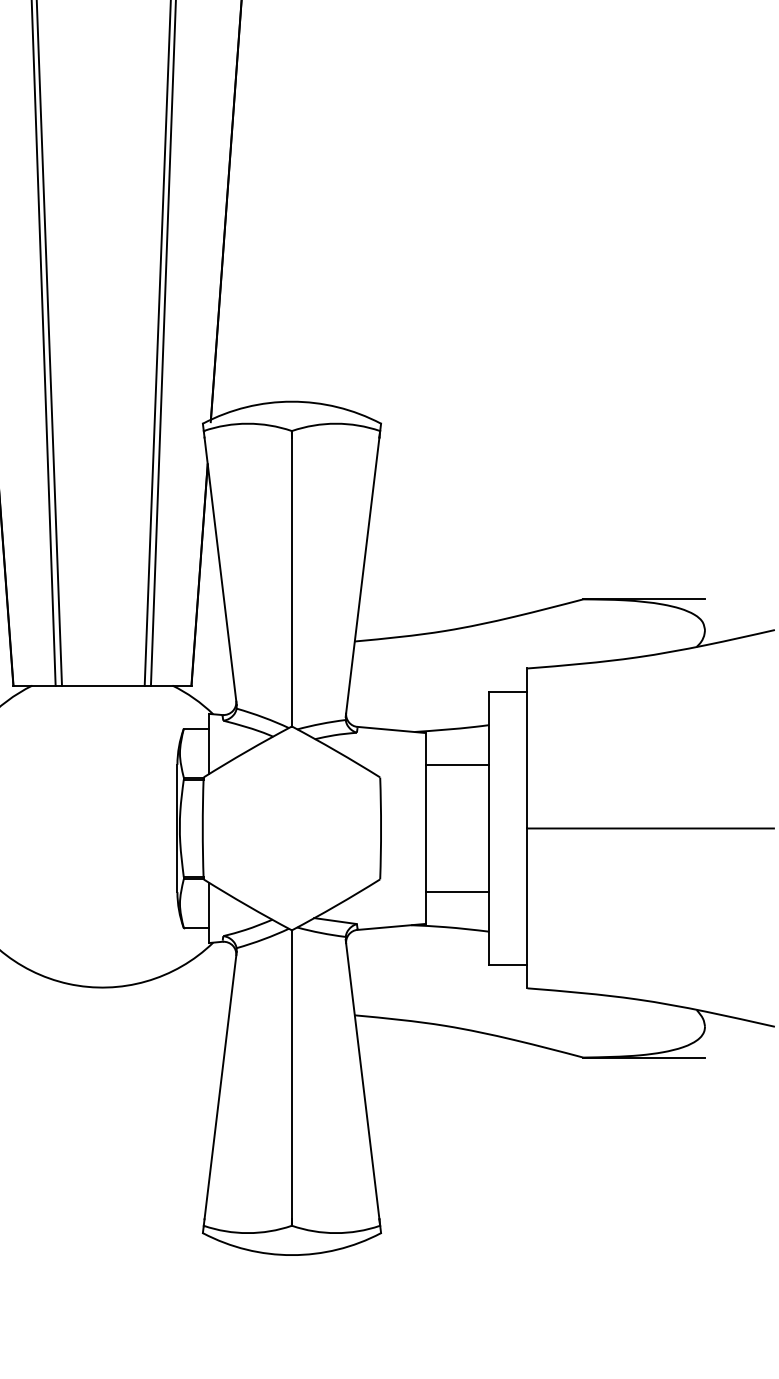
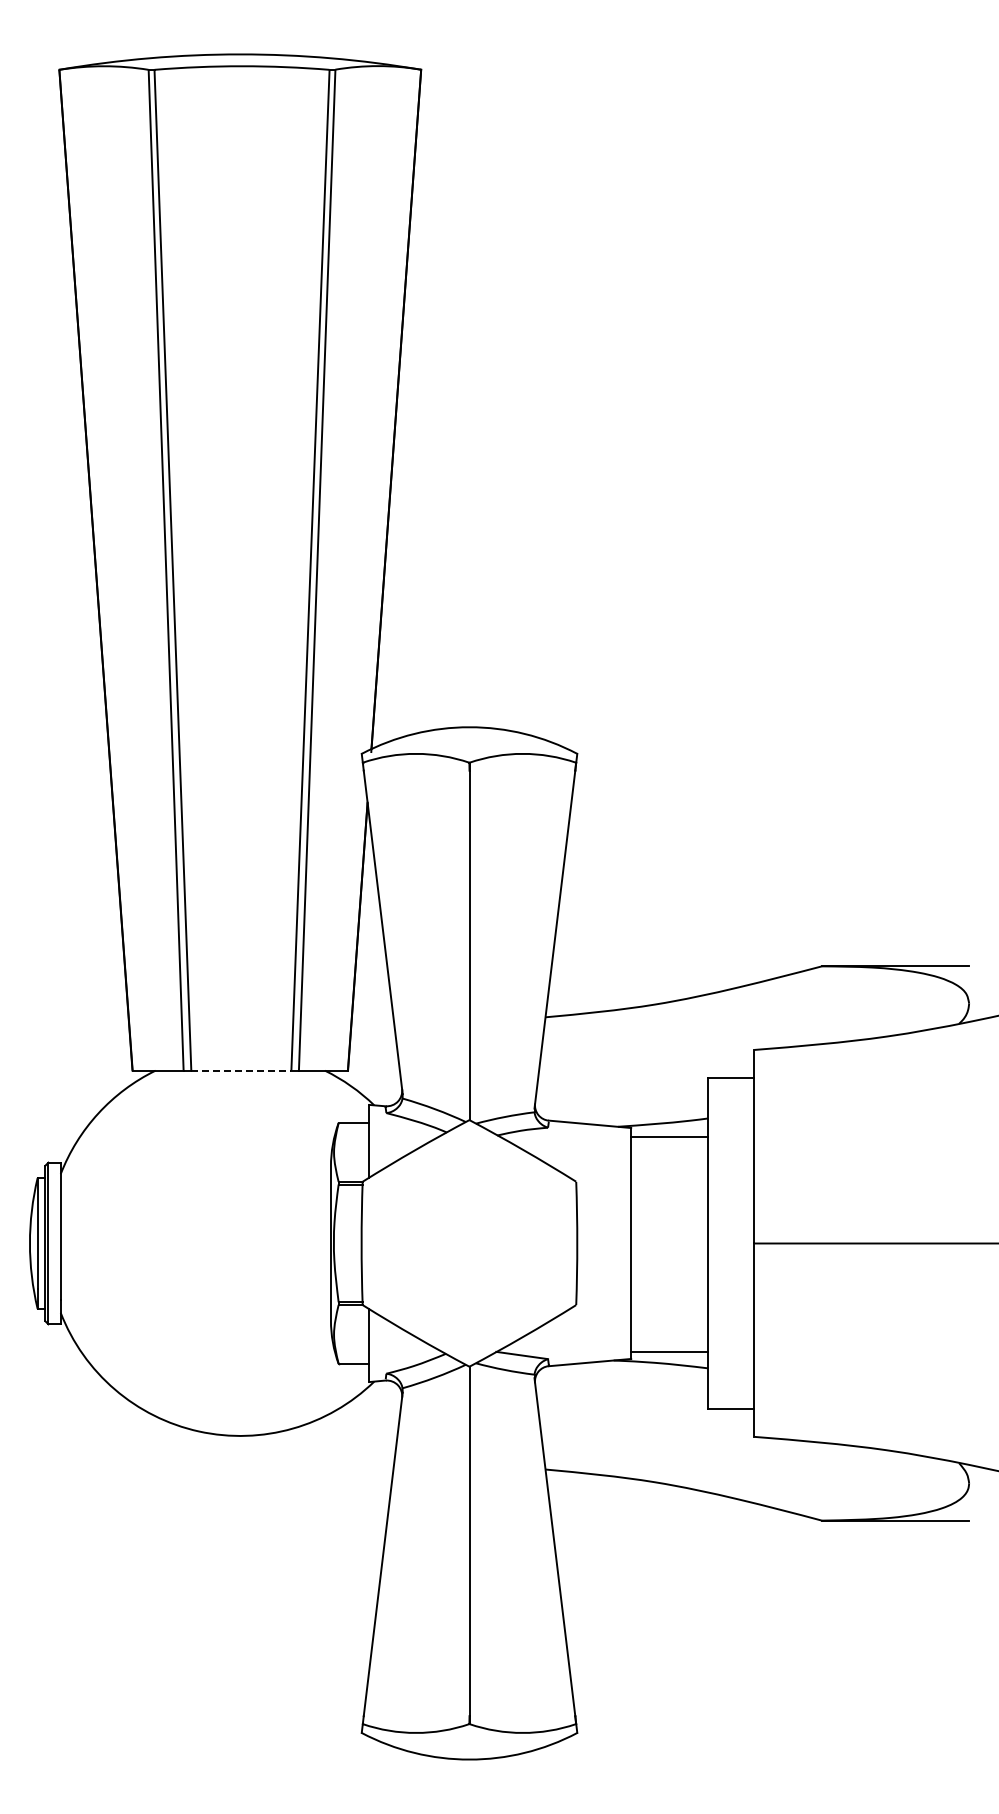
line: (103, 685) -> (241, 1070), solid -> dashed
line: (457, 764) -> (669, 1136), moved
line: (457, 892) -> (669, 1352), moved

